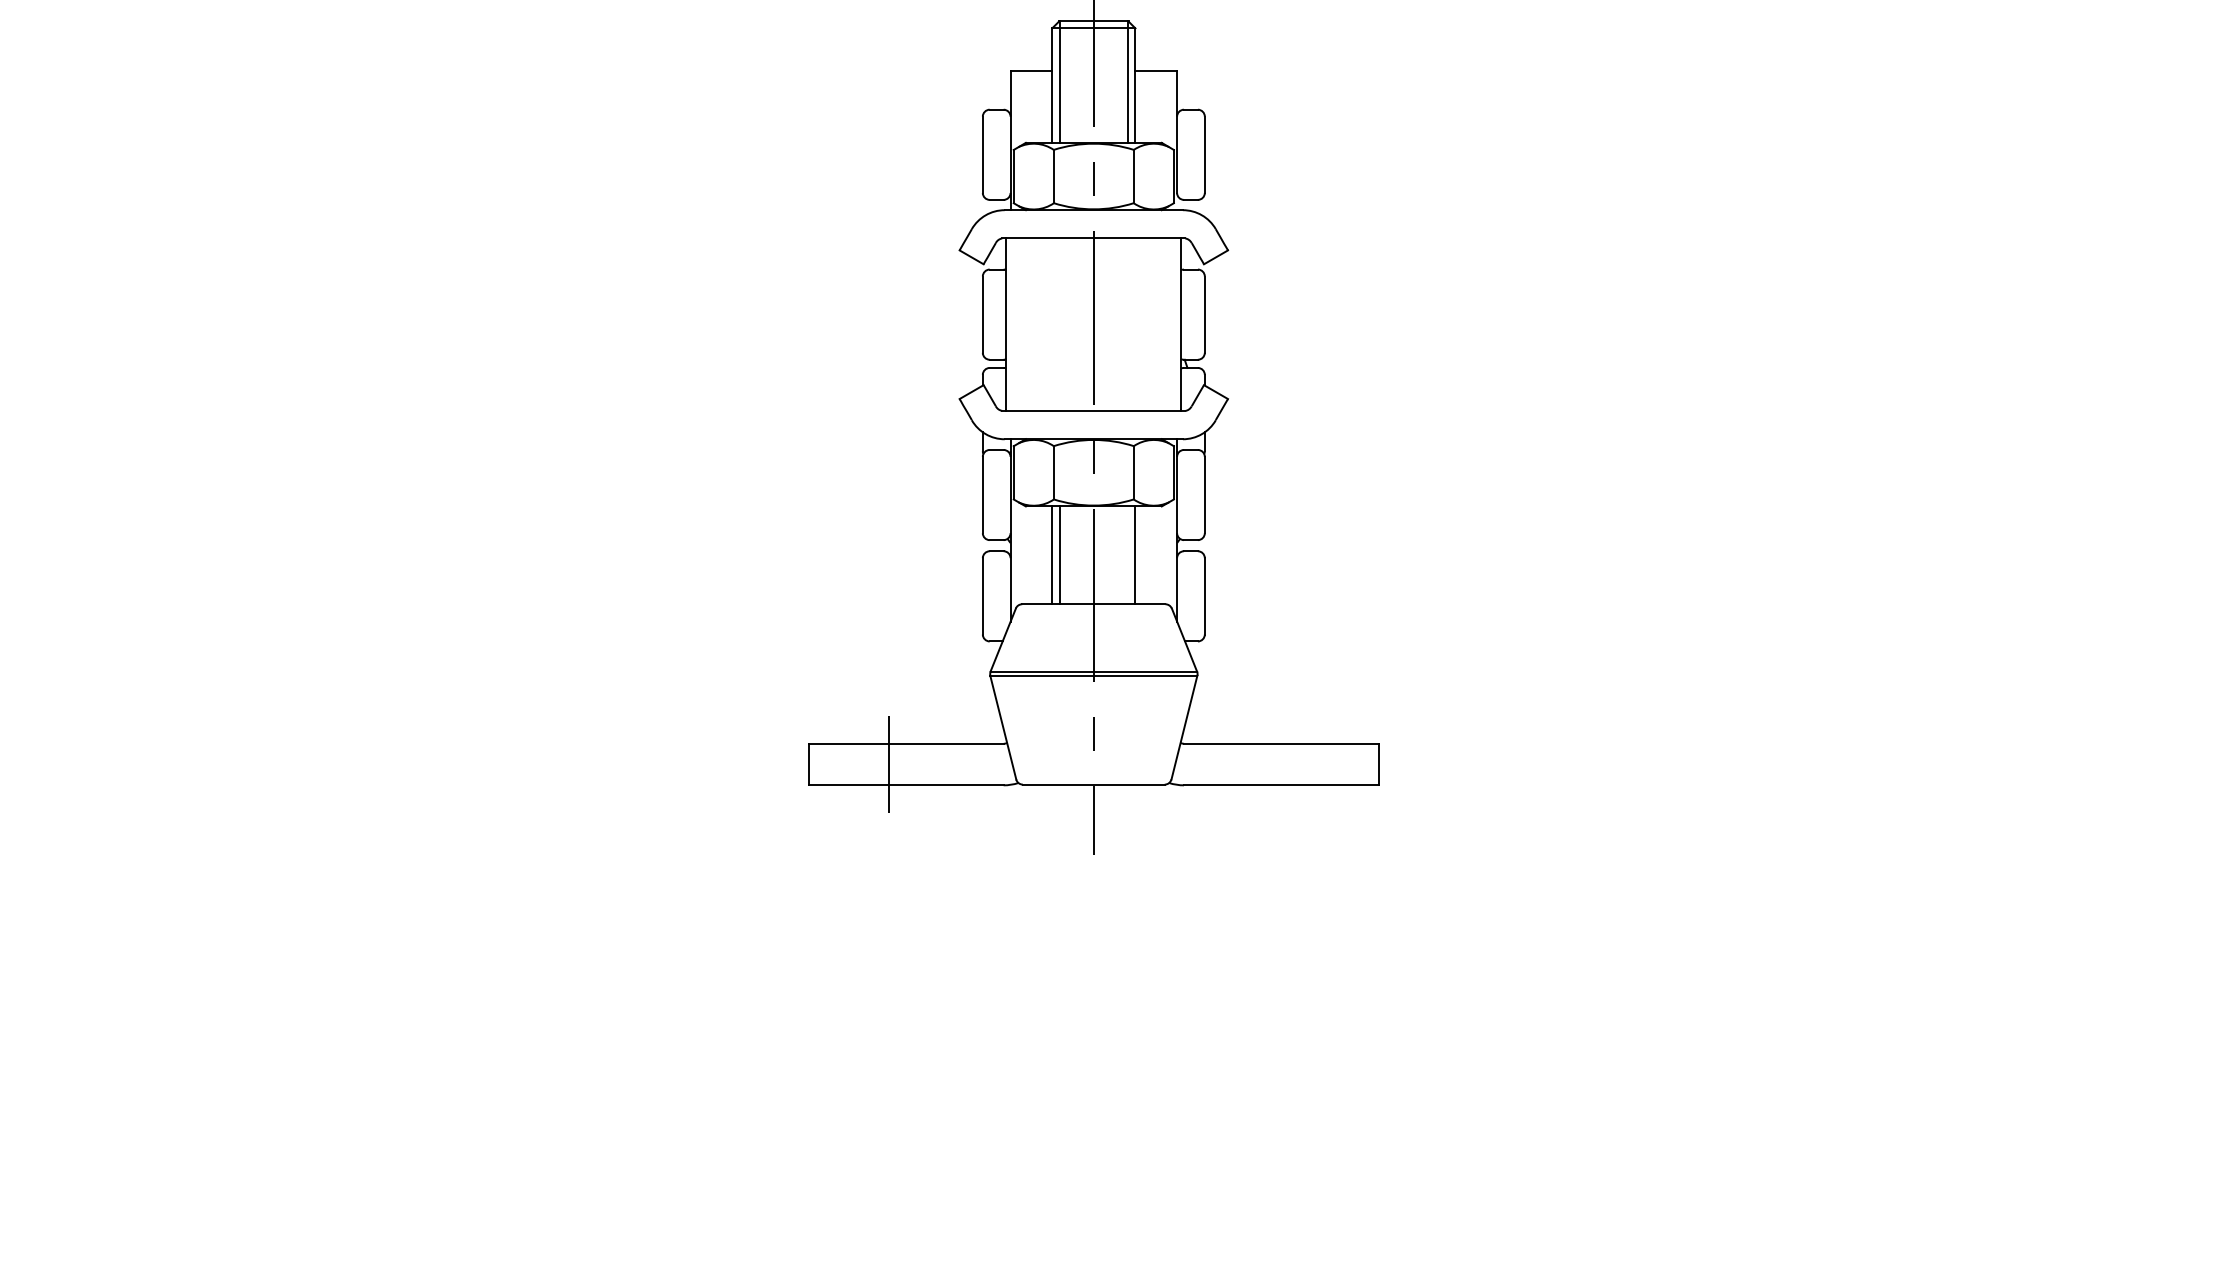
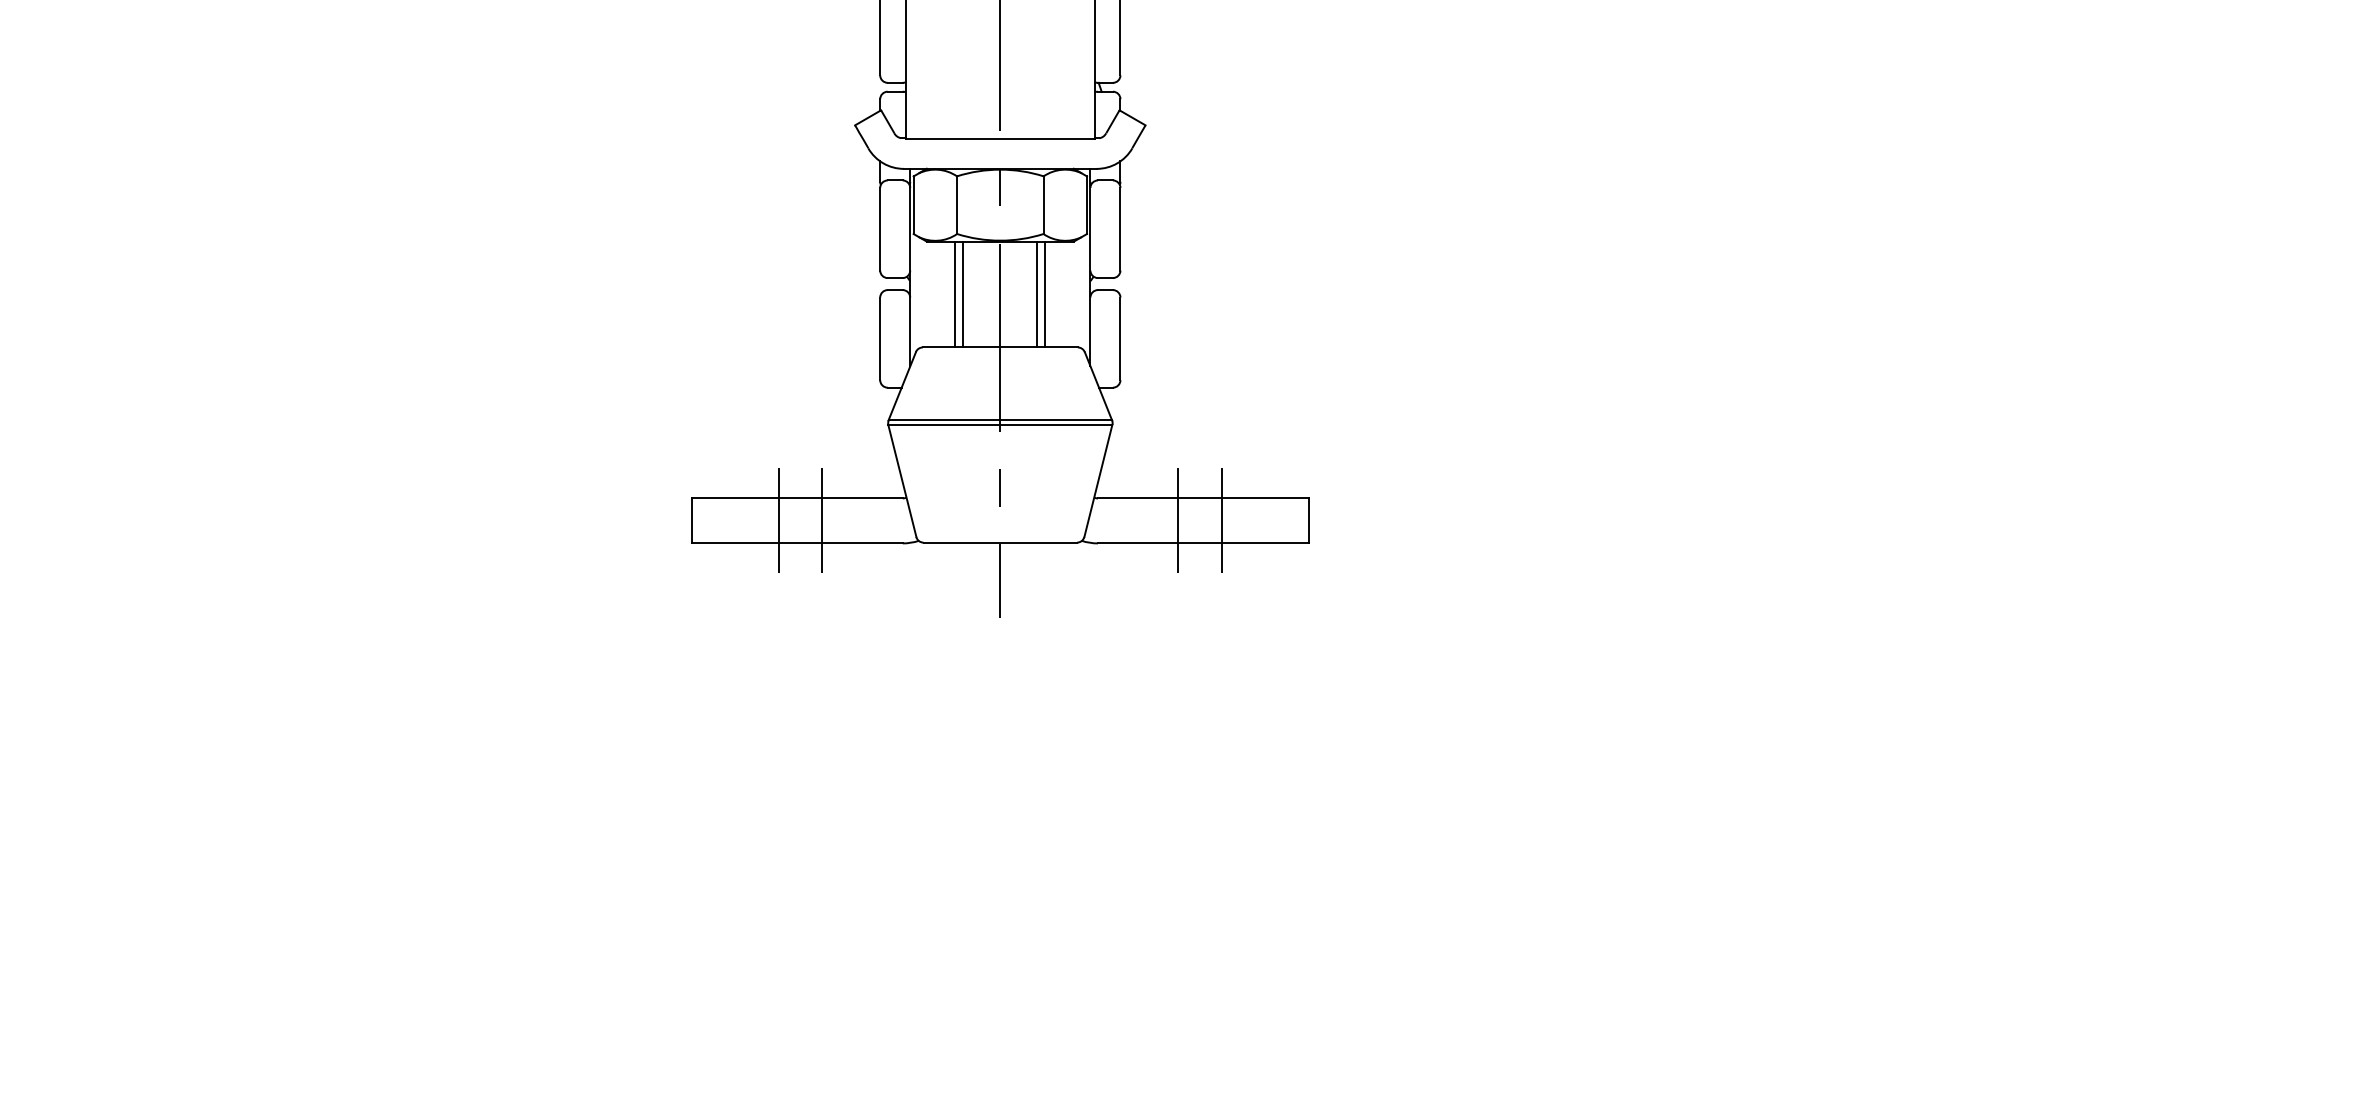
line: (1127, 555) -> (1036, 294), added
line: (929, 764) -> (822, 520), added
line: (1258, 764) -> (1178, 520), added
line: (1298, 764) -> (1221, 520), added

